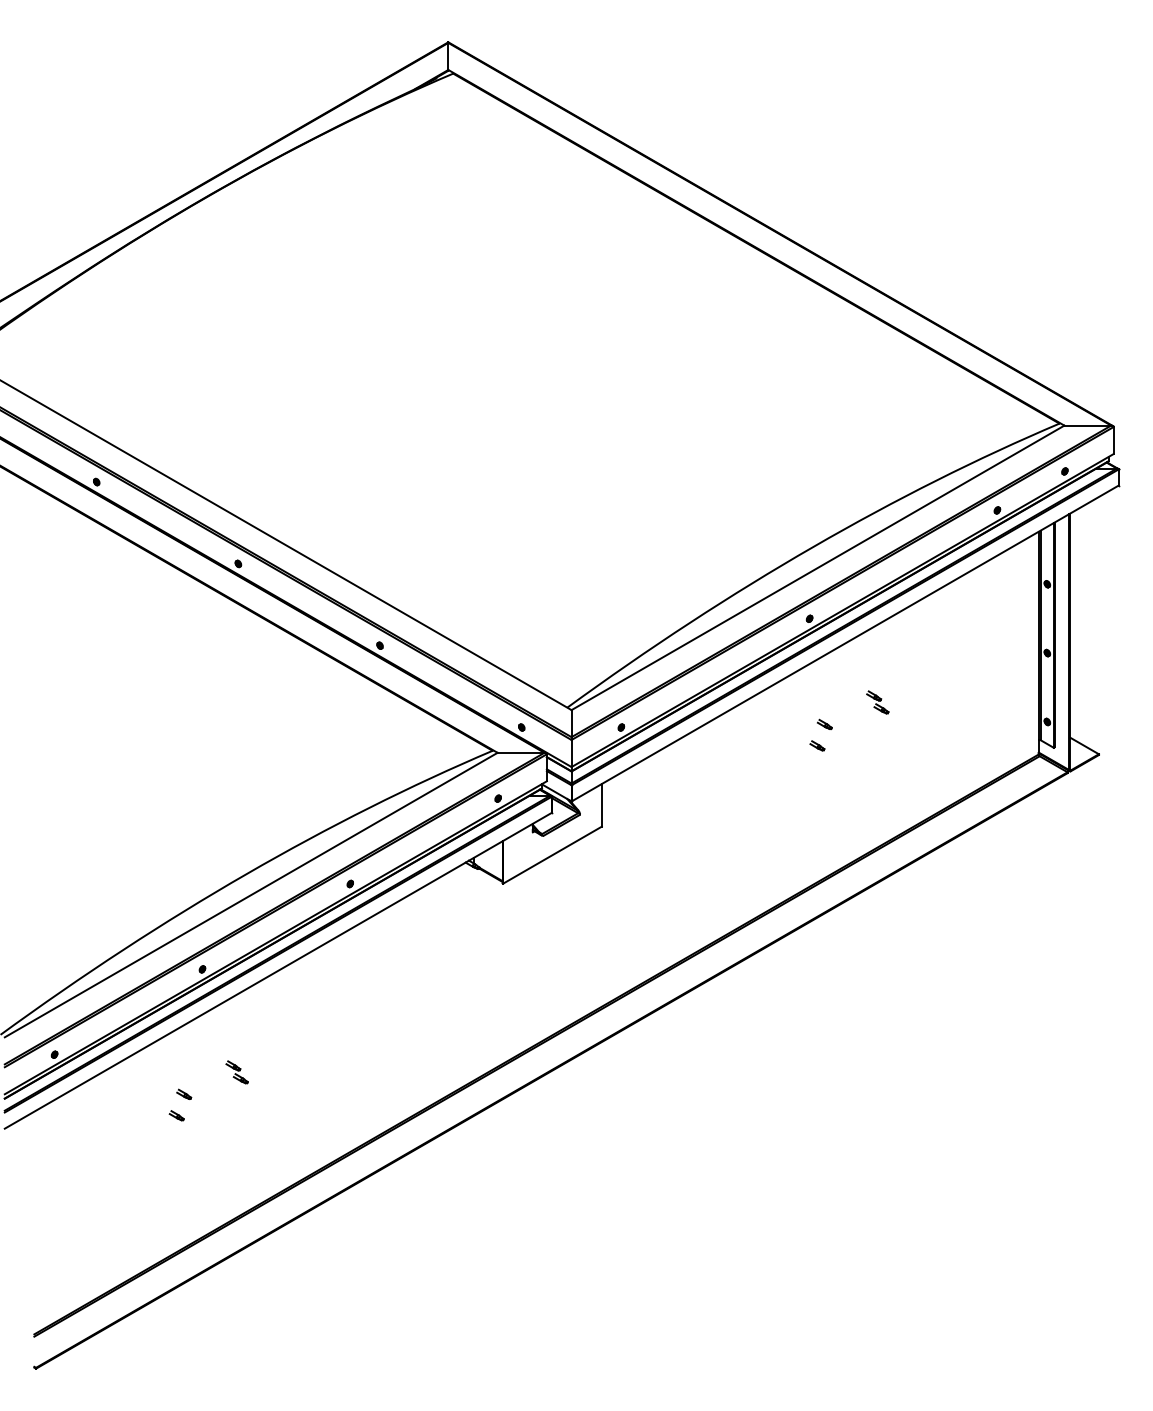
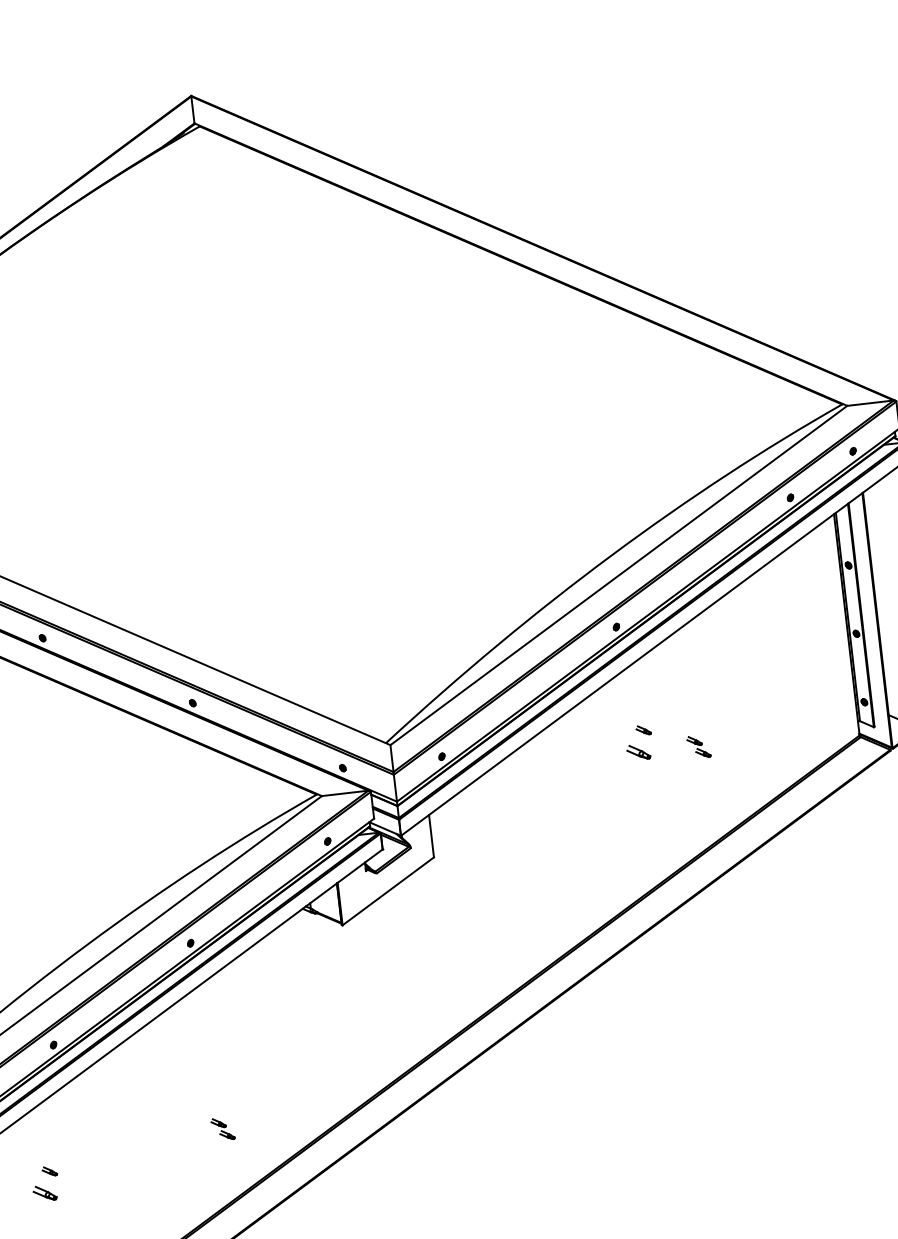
part: (877, 702) -> (698, 747), moved
part: (817, 745) -> (638, 752), size x1.6
part: (236, 1072) -> (222, 1129), moved
part: (176, 1115) -> (44, 1193), size x1.6

